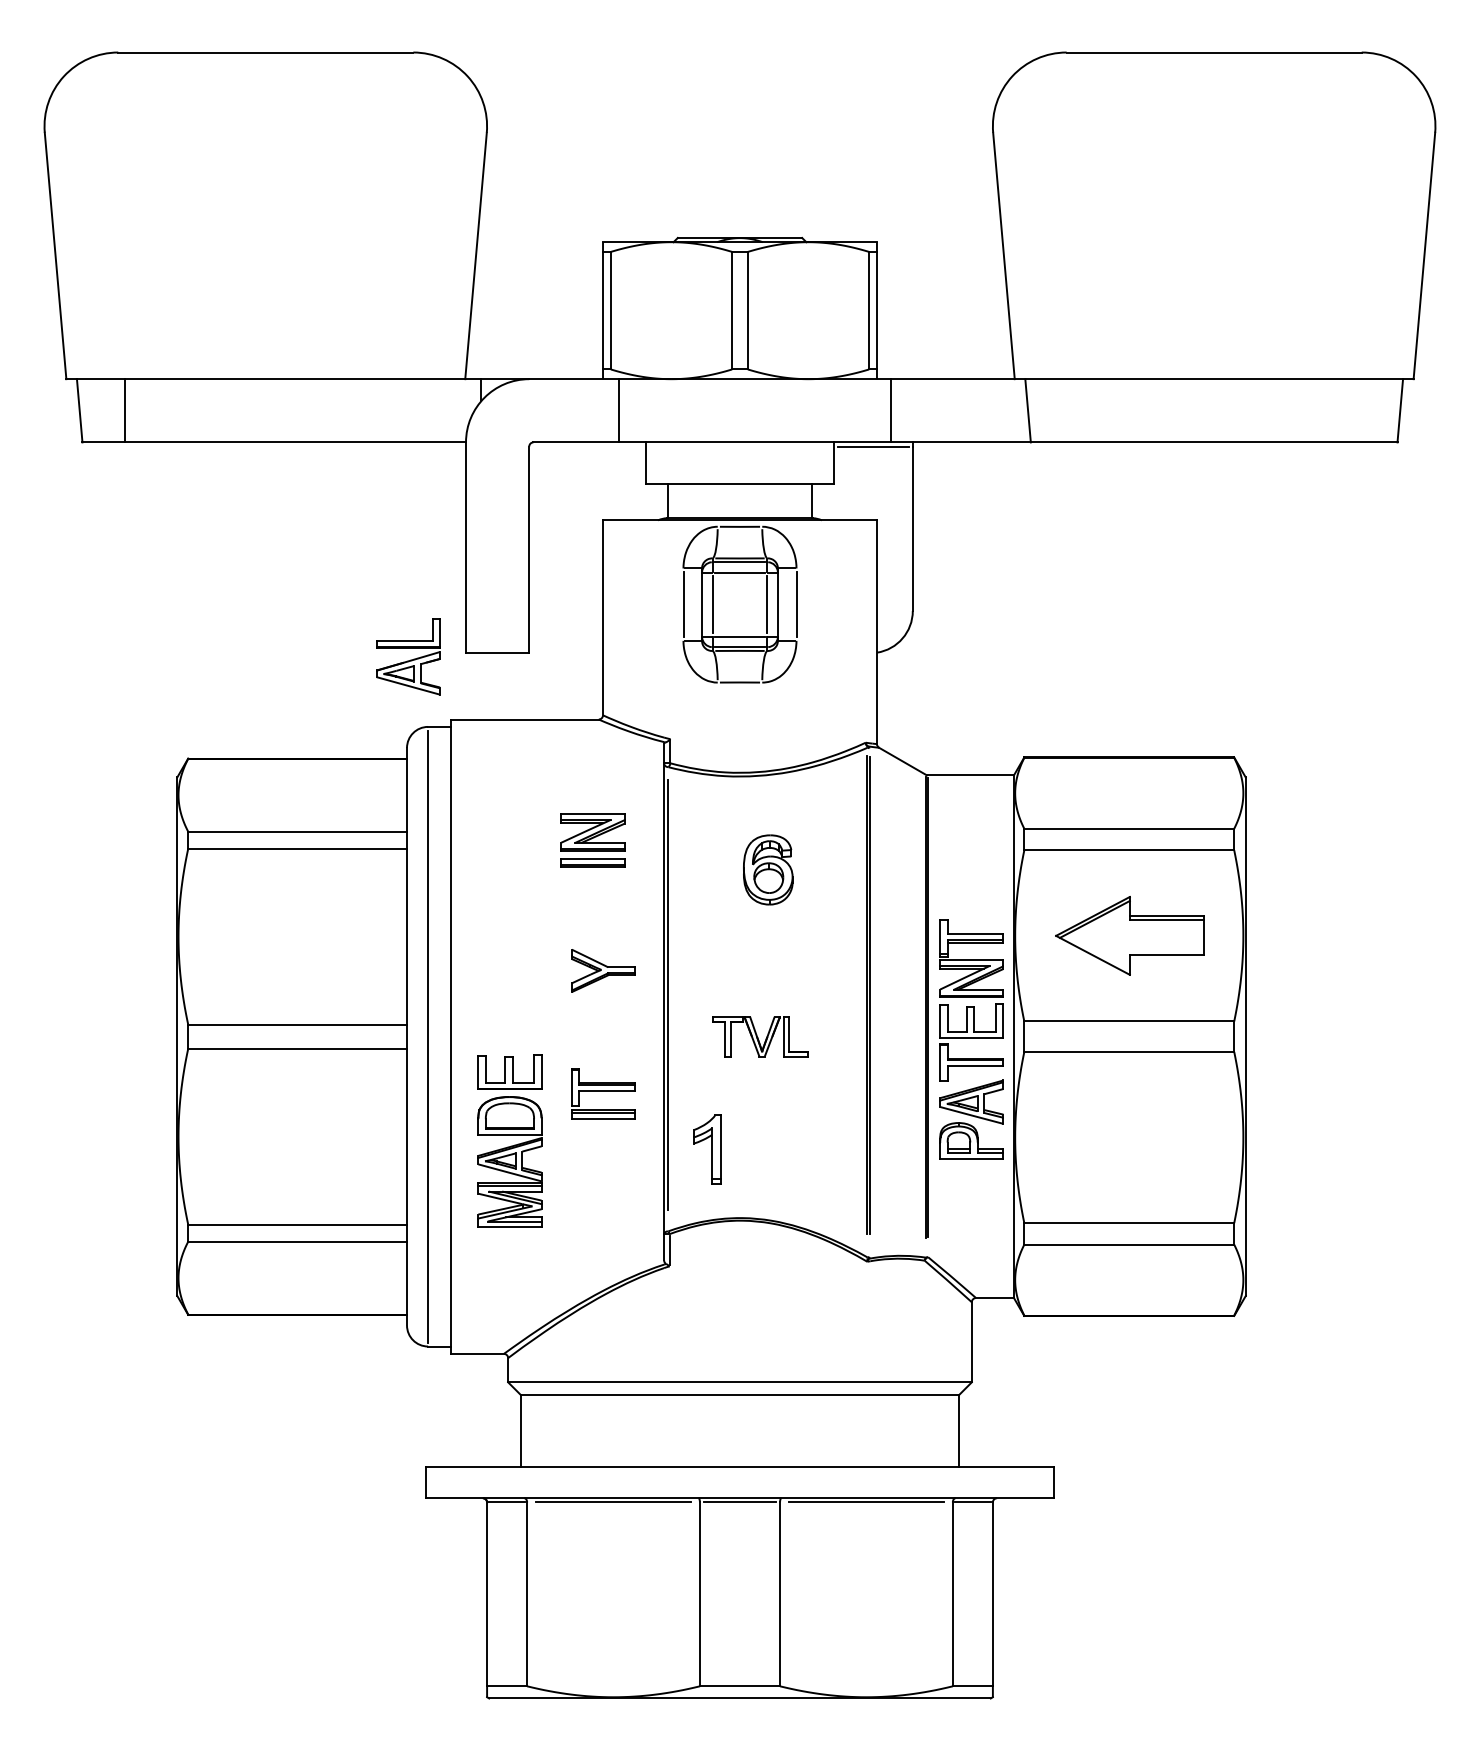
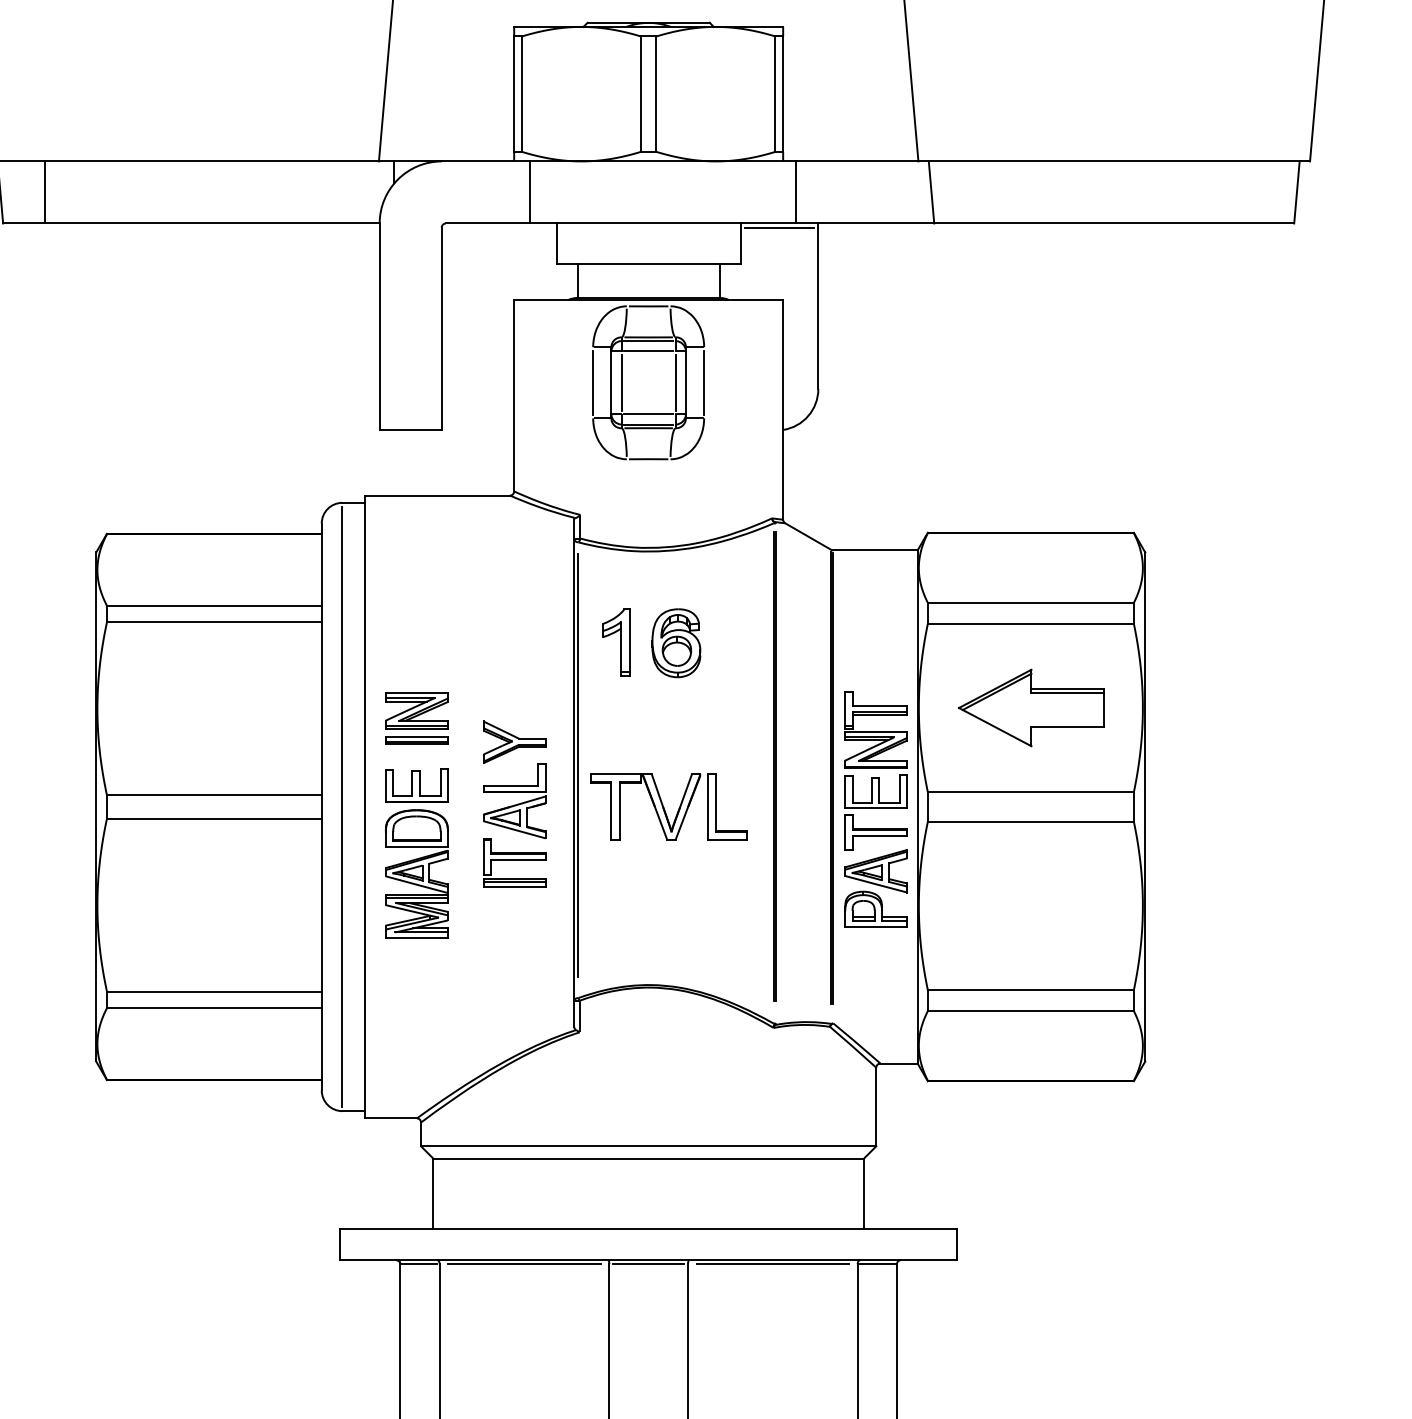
part: (408, 656) -> (514, 800), moved
part: (592, 840) -> (416, 718), moved
part: (760, 1036) -> (668, 806), size x1.67
part: (509, 1140) -> (416, 852), moved
part: (707, 1149) -> (616, 642), moved

